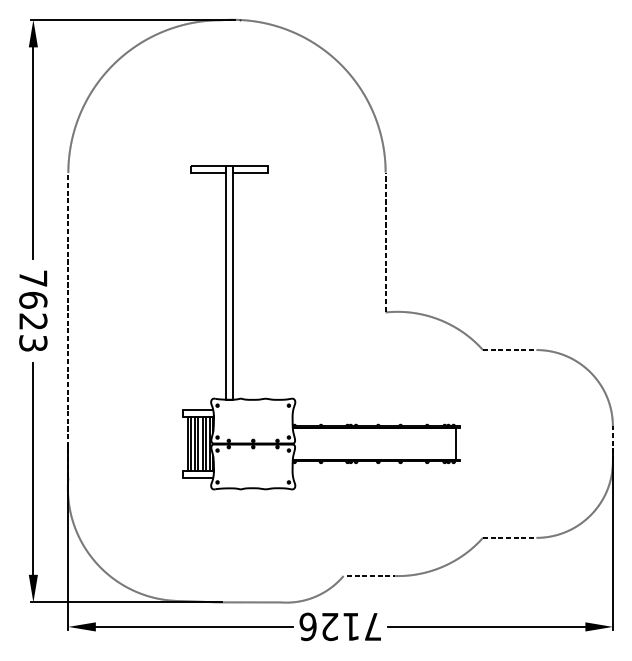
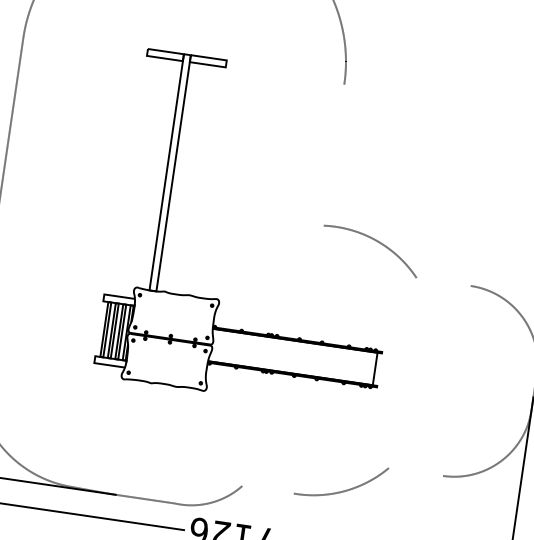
line: (385, 242) -> (333, 154), removed
line: (509, 350) -> (443, 282), removed
line: (509, 537) -> (415, 471), removed
line: (368, 576) -> (267, 490), removed

